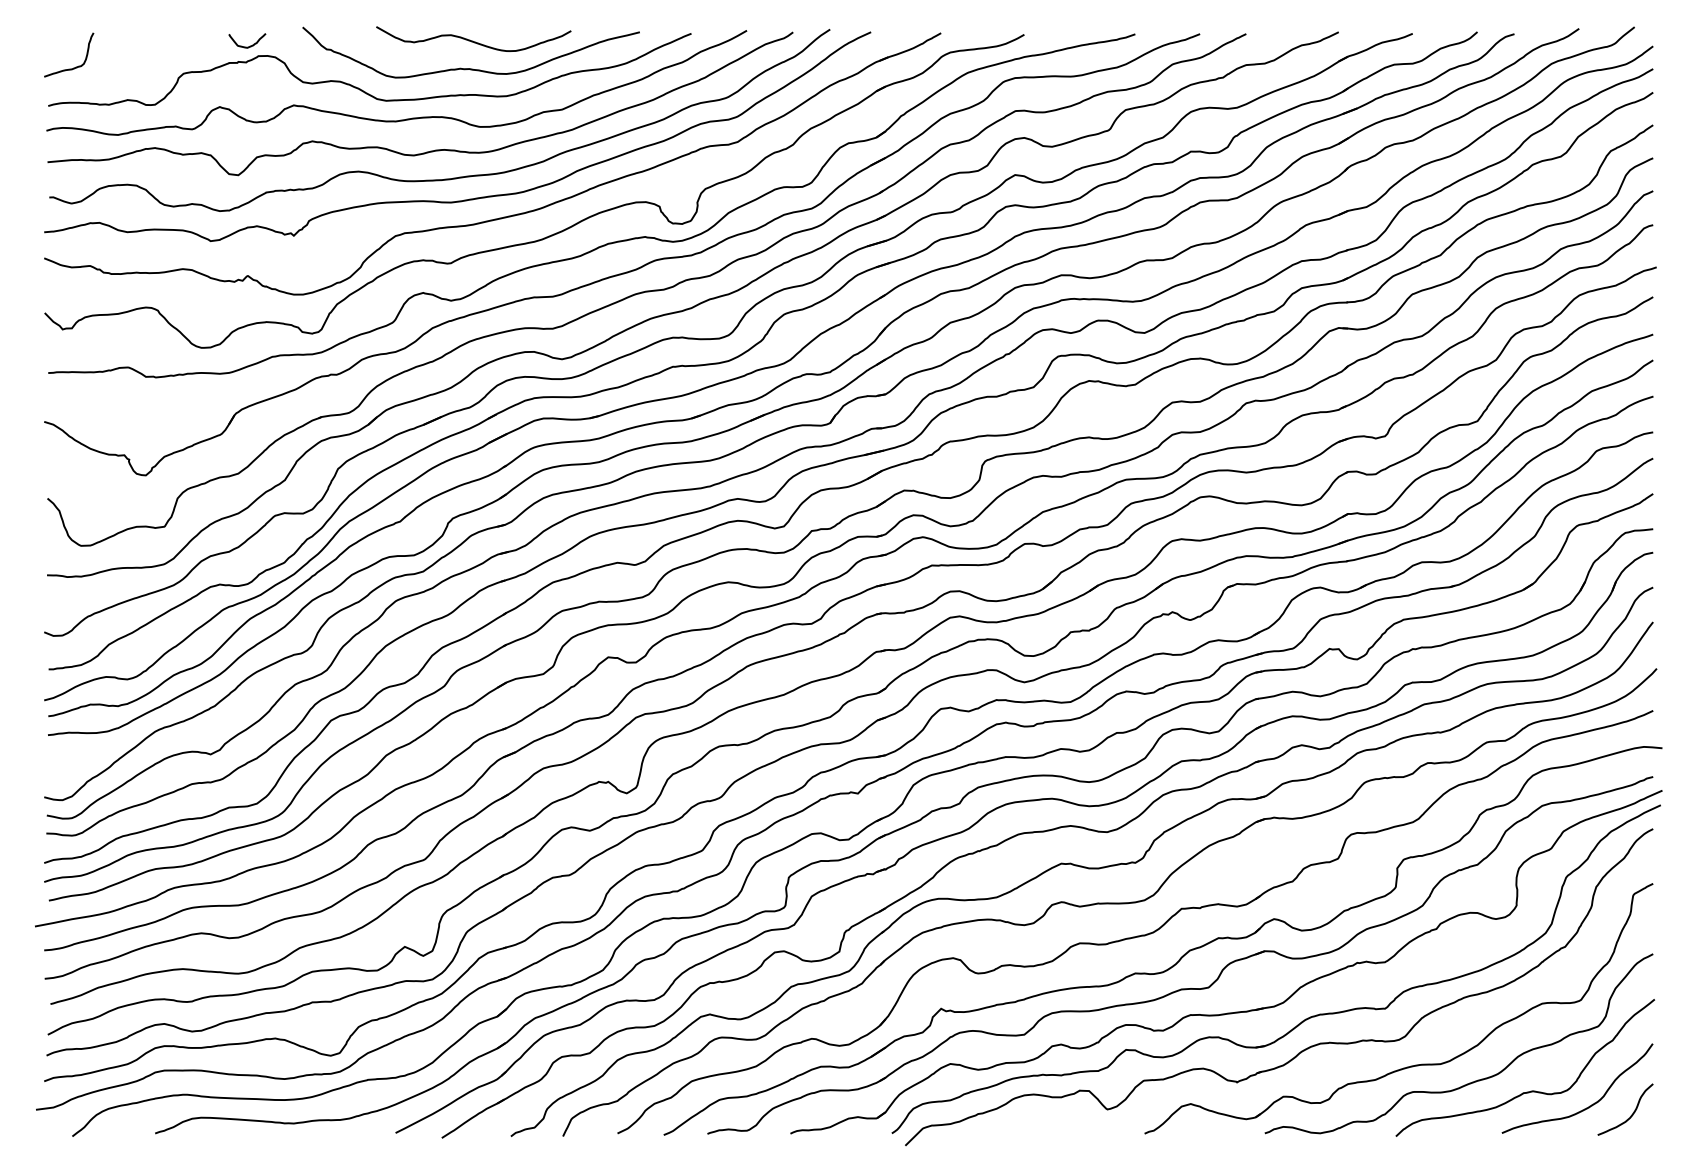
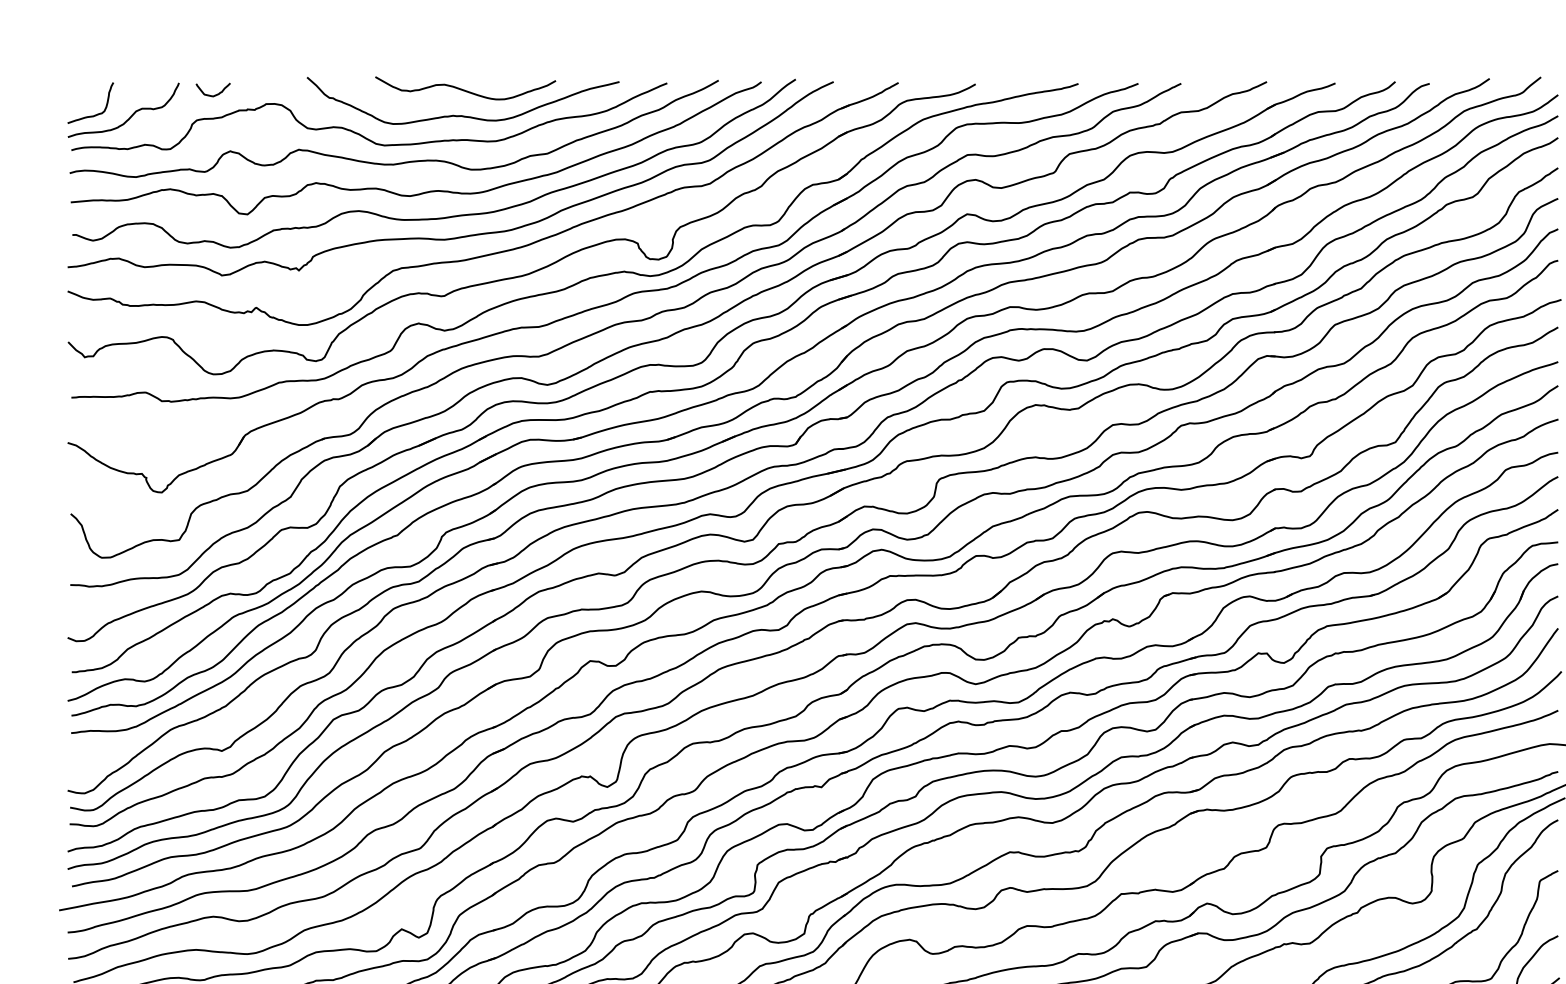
curve: (250, 45) -> (216, 94), moved
curve: (111, 69) -> (130, 116), added

